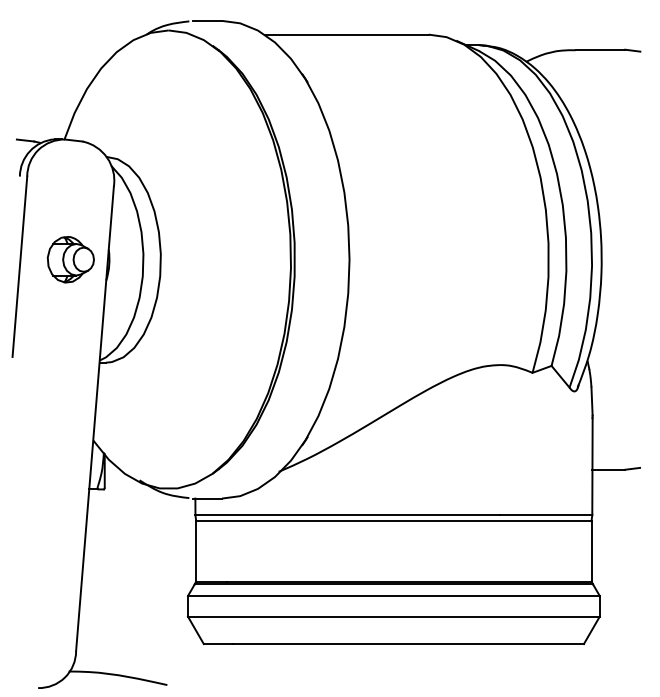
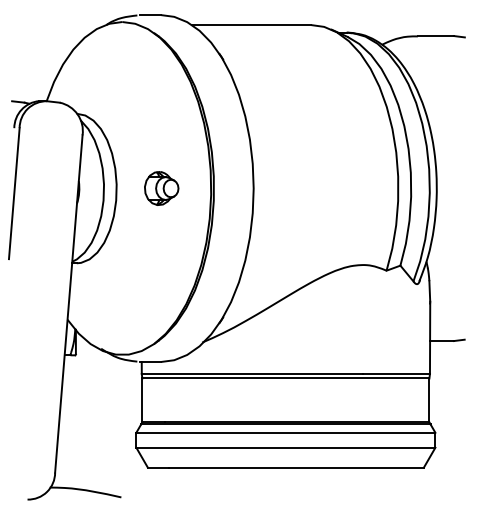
part: (70, 259) -> (161, 188), moved

